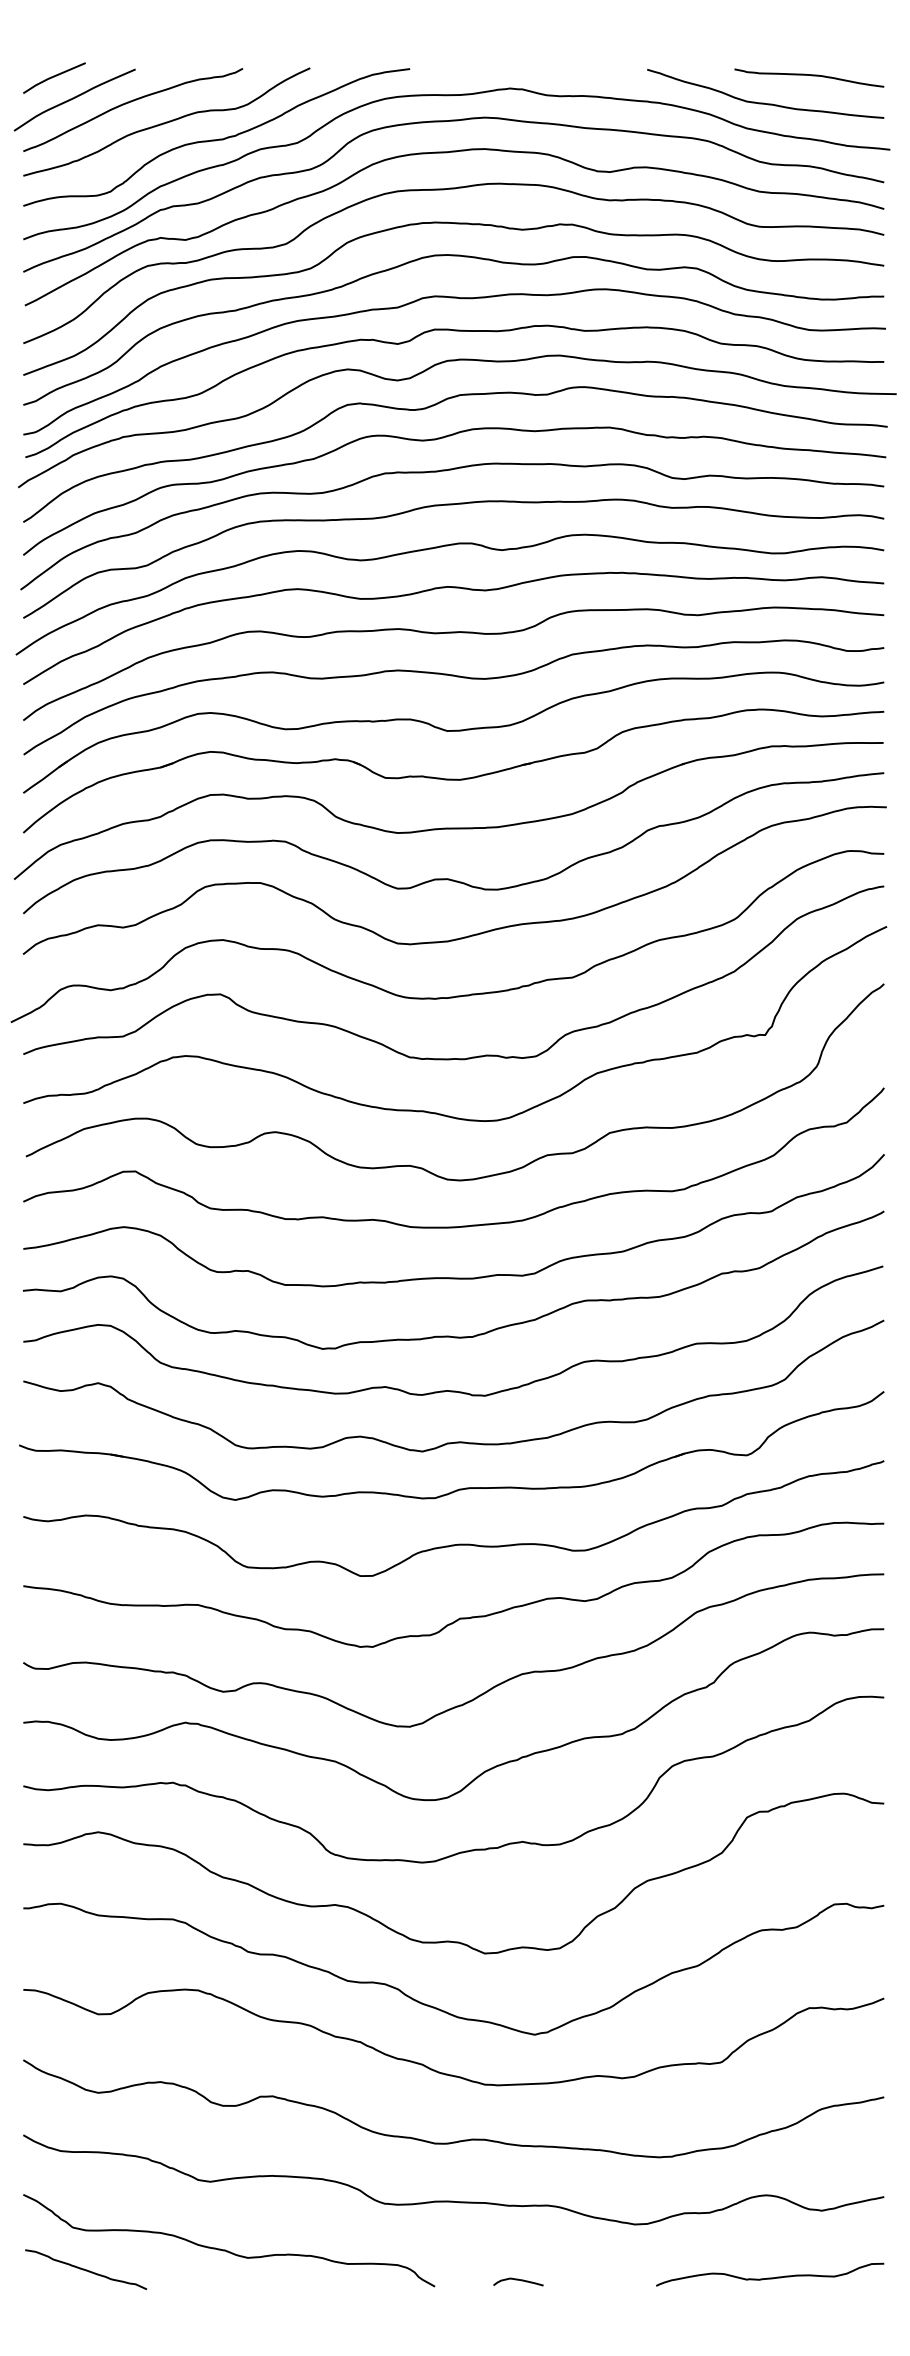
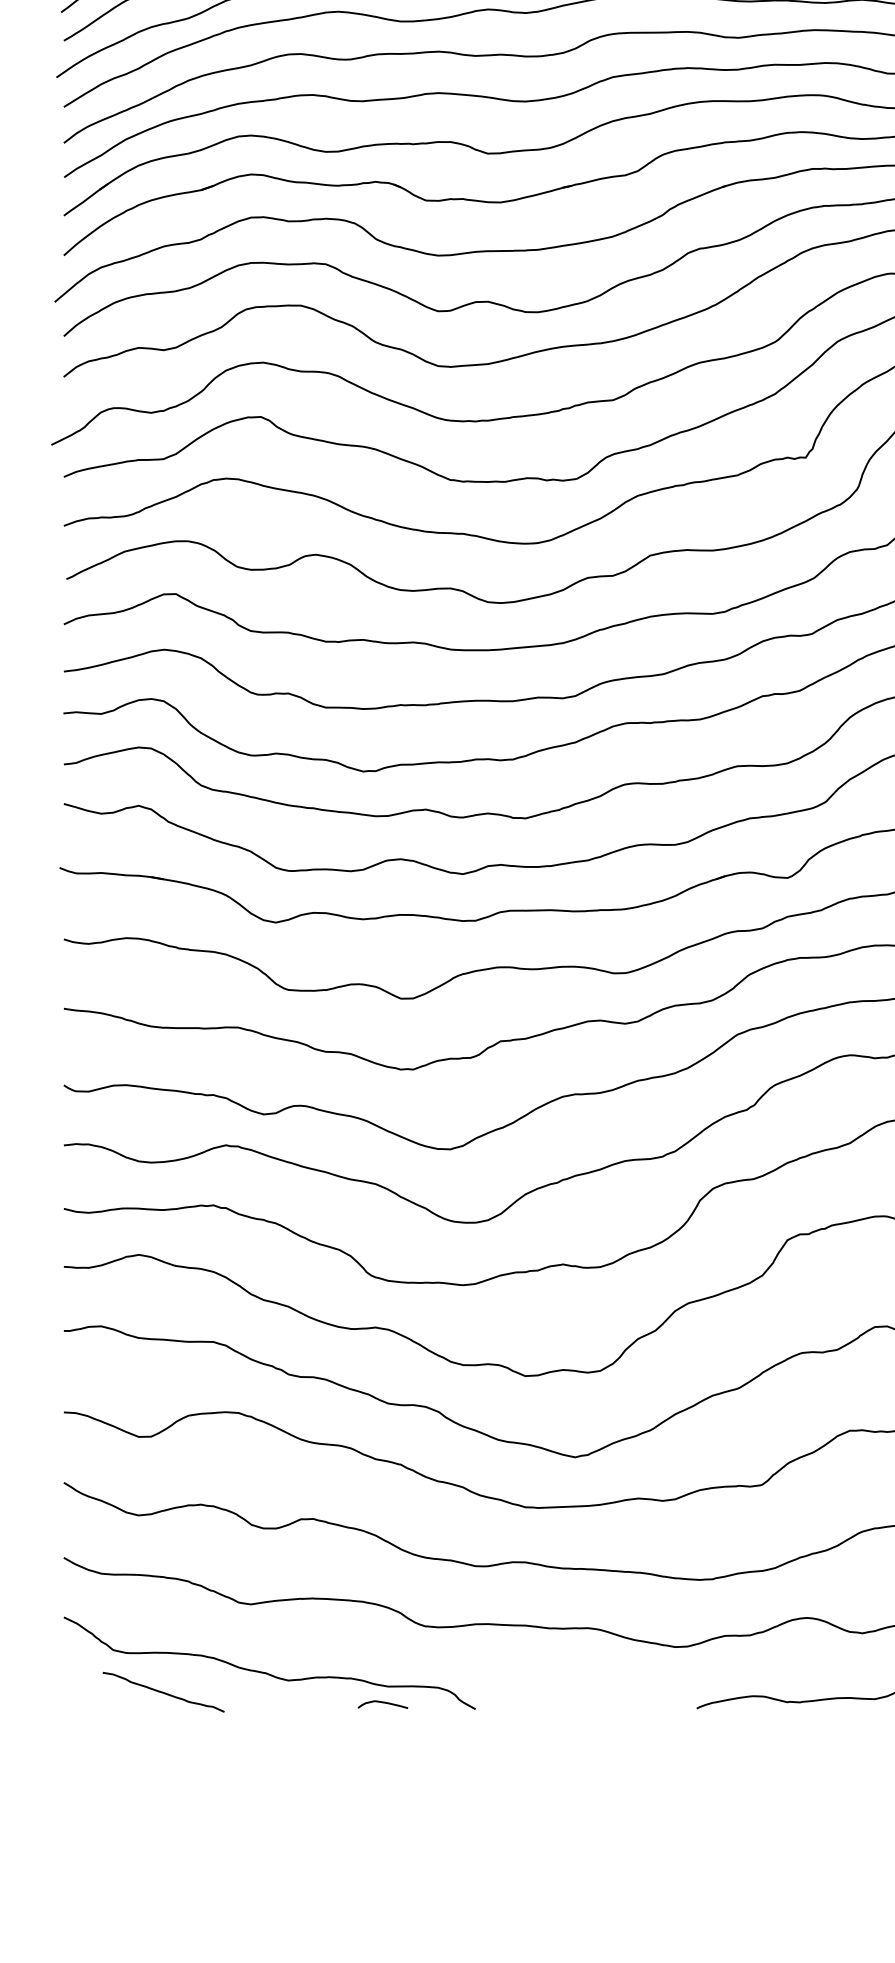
curve: (86, 2269) -> (164, 1692), moved
curve: (518, 2280) -> (383, 1703), moved

